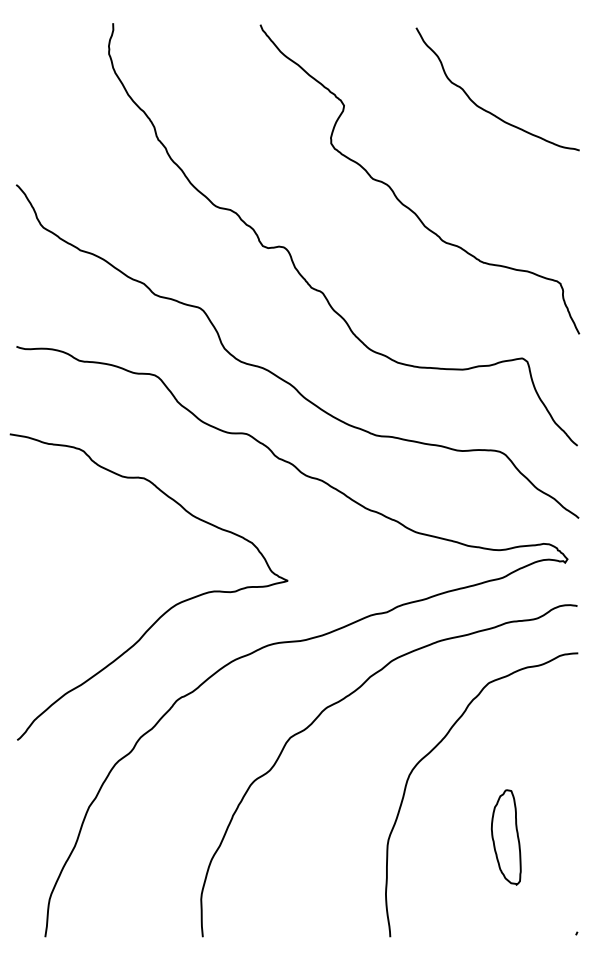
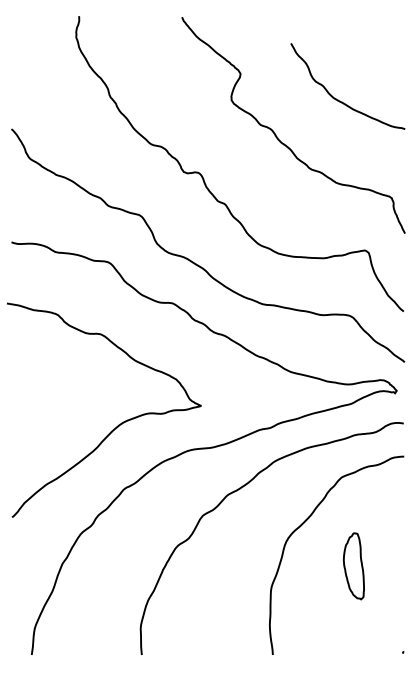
curve: (487, 109) -> (340, 100), moved
part: (505, 837) -> (353, 566), moved

